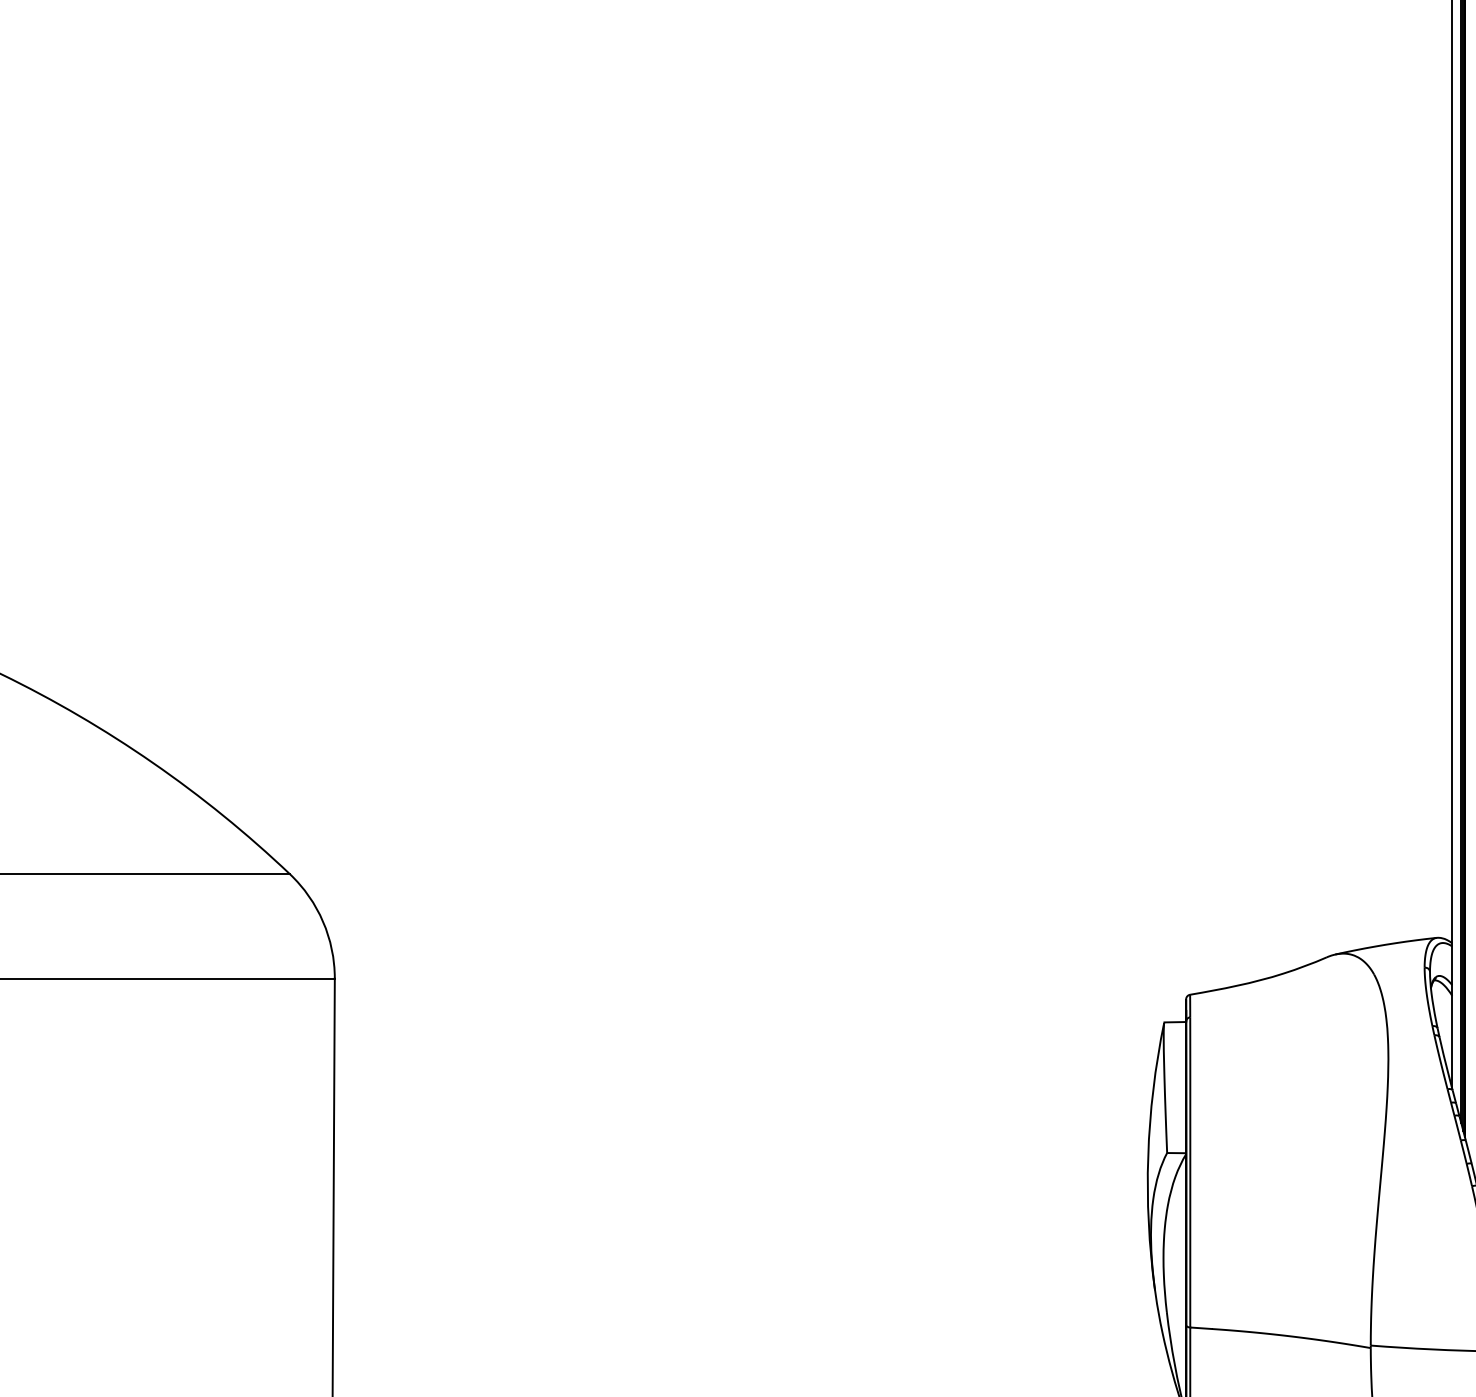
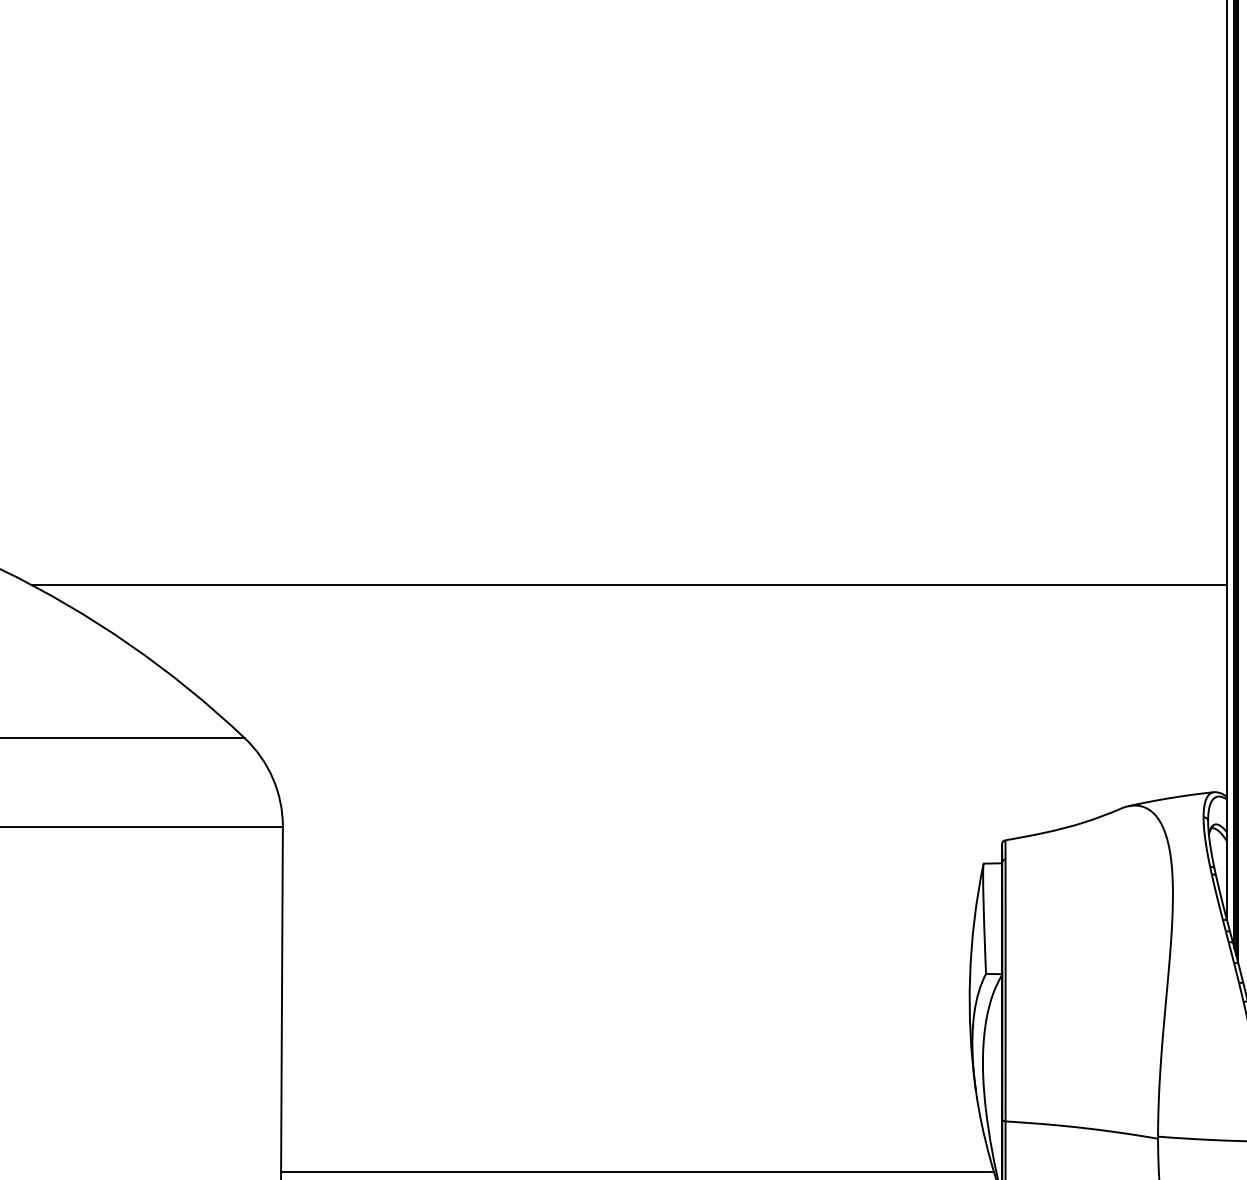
line: (745, 692) -> (629, 584), added
line: (754, 1386) -> (637, 1171), added

